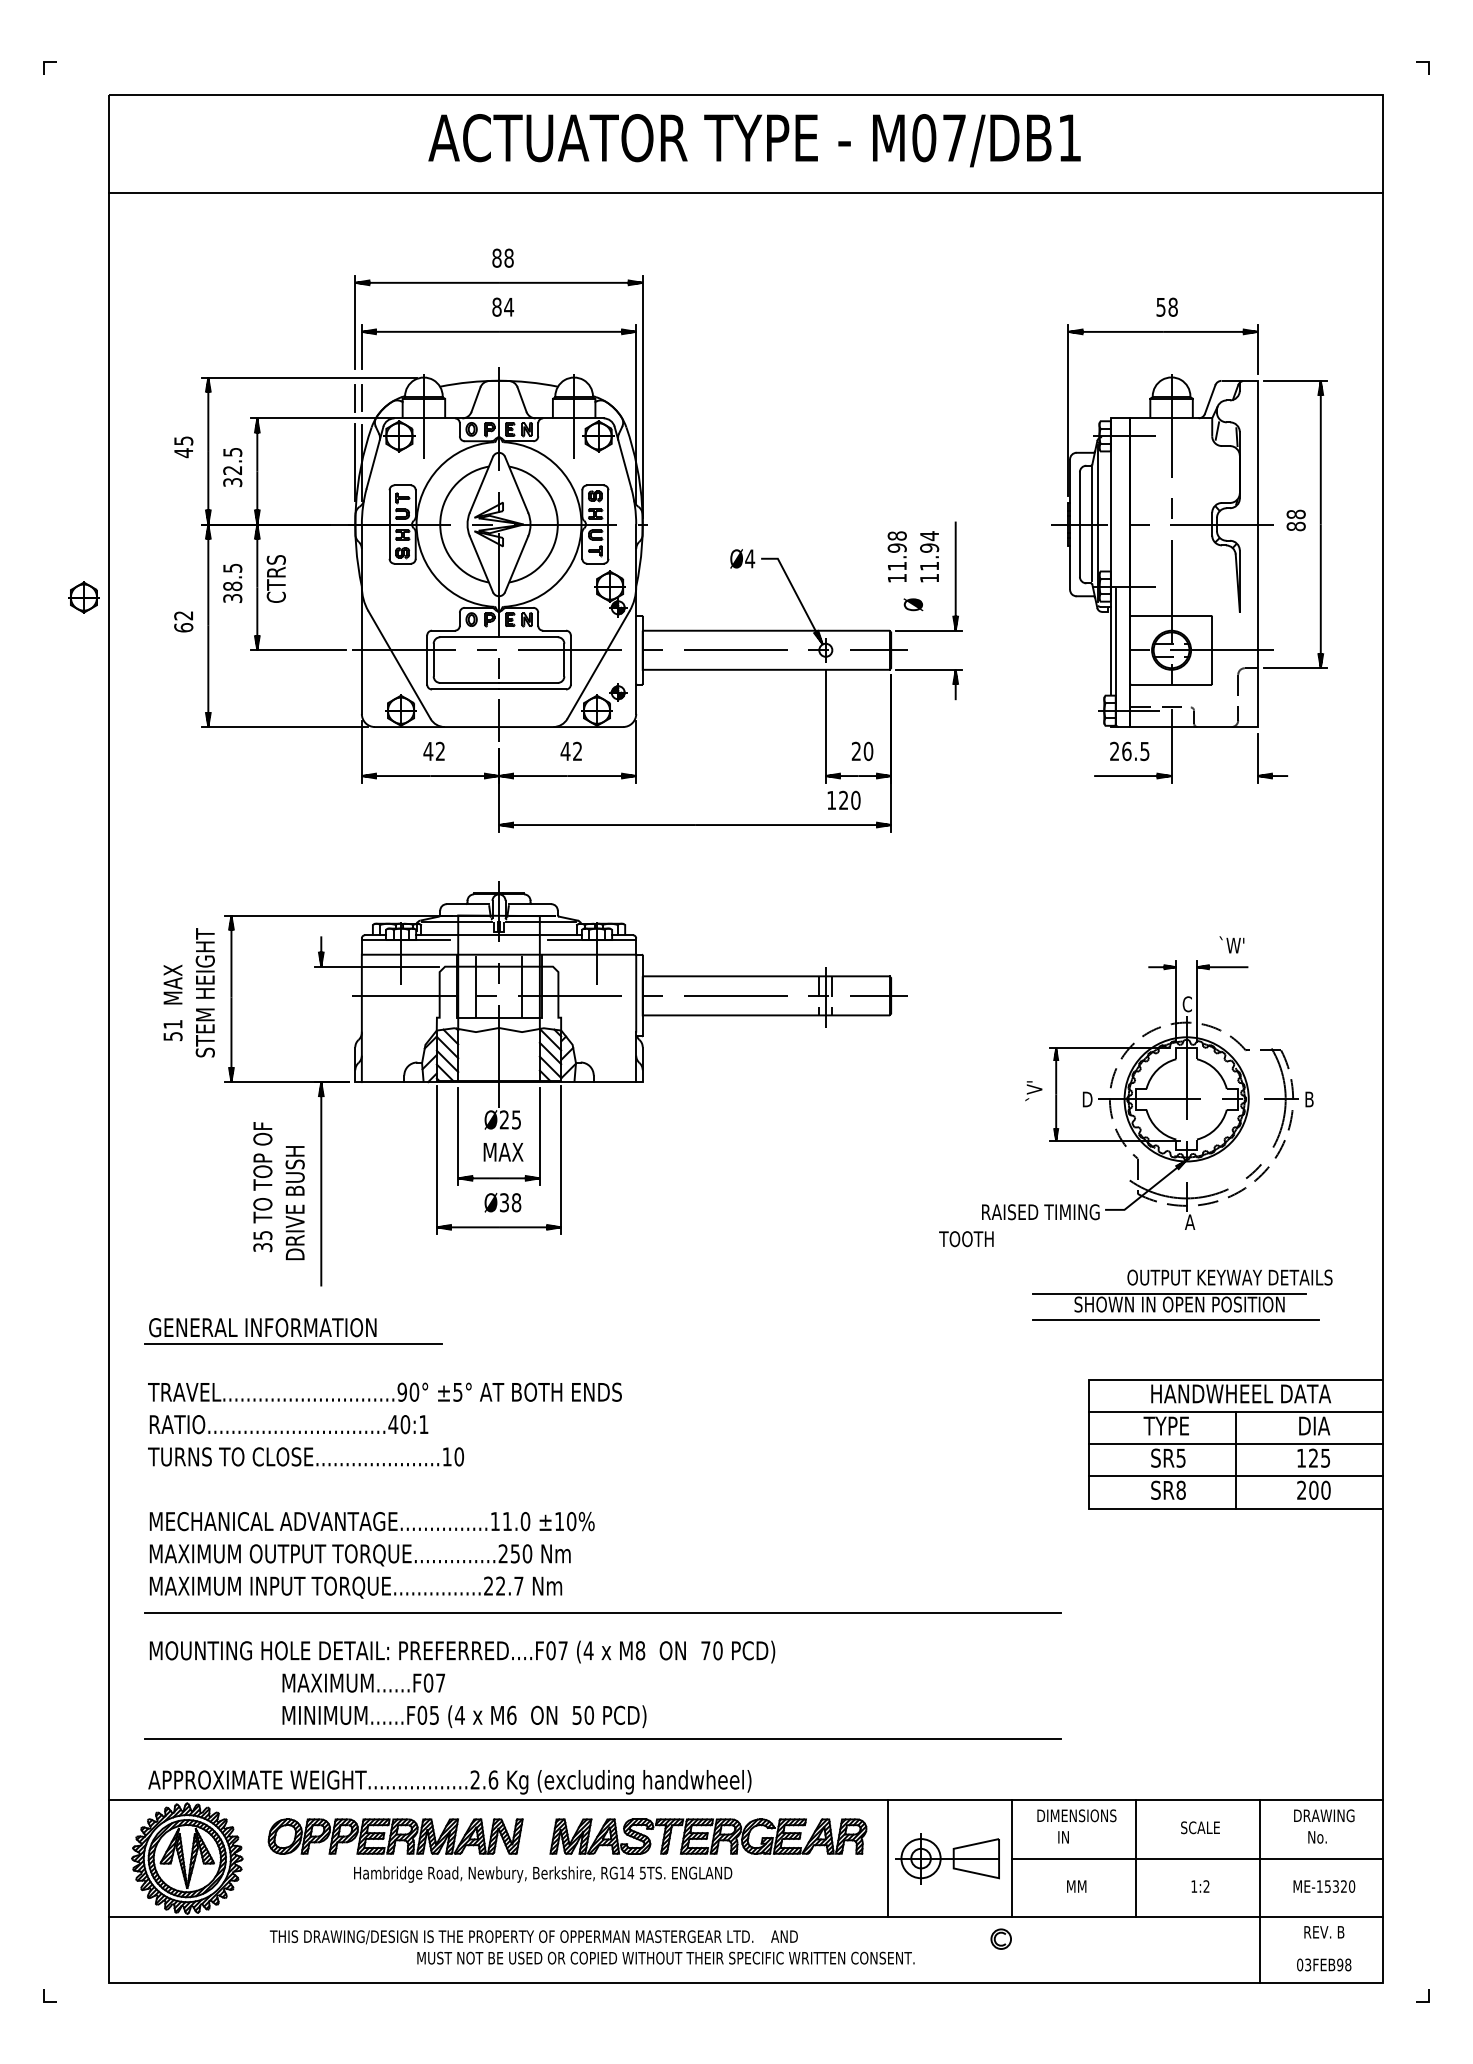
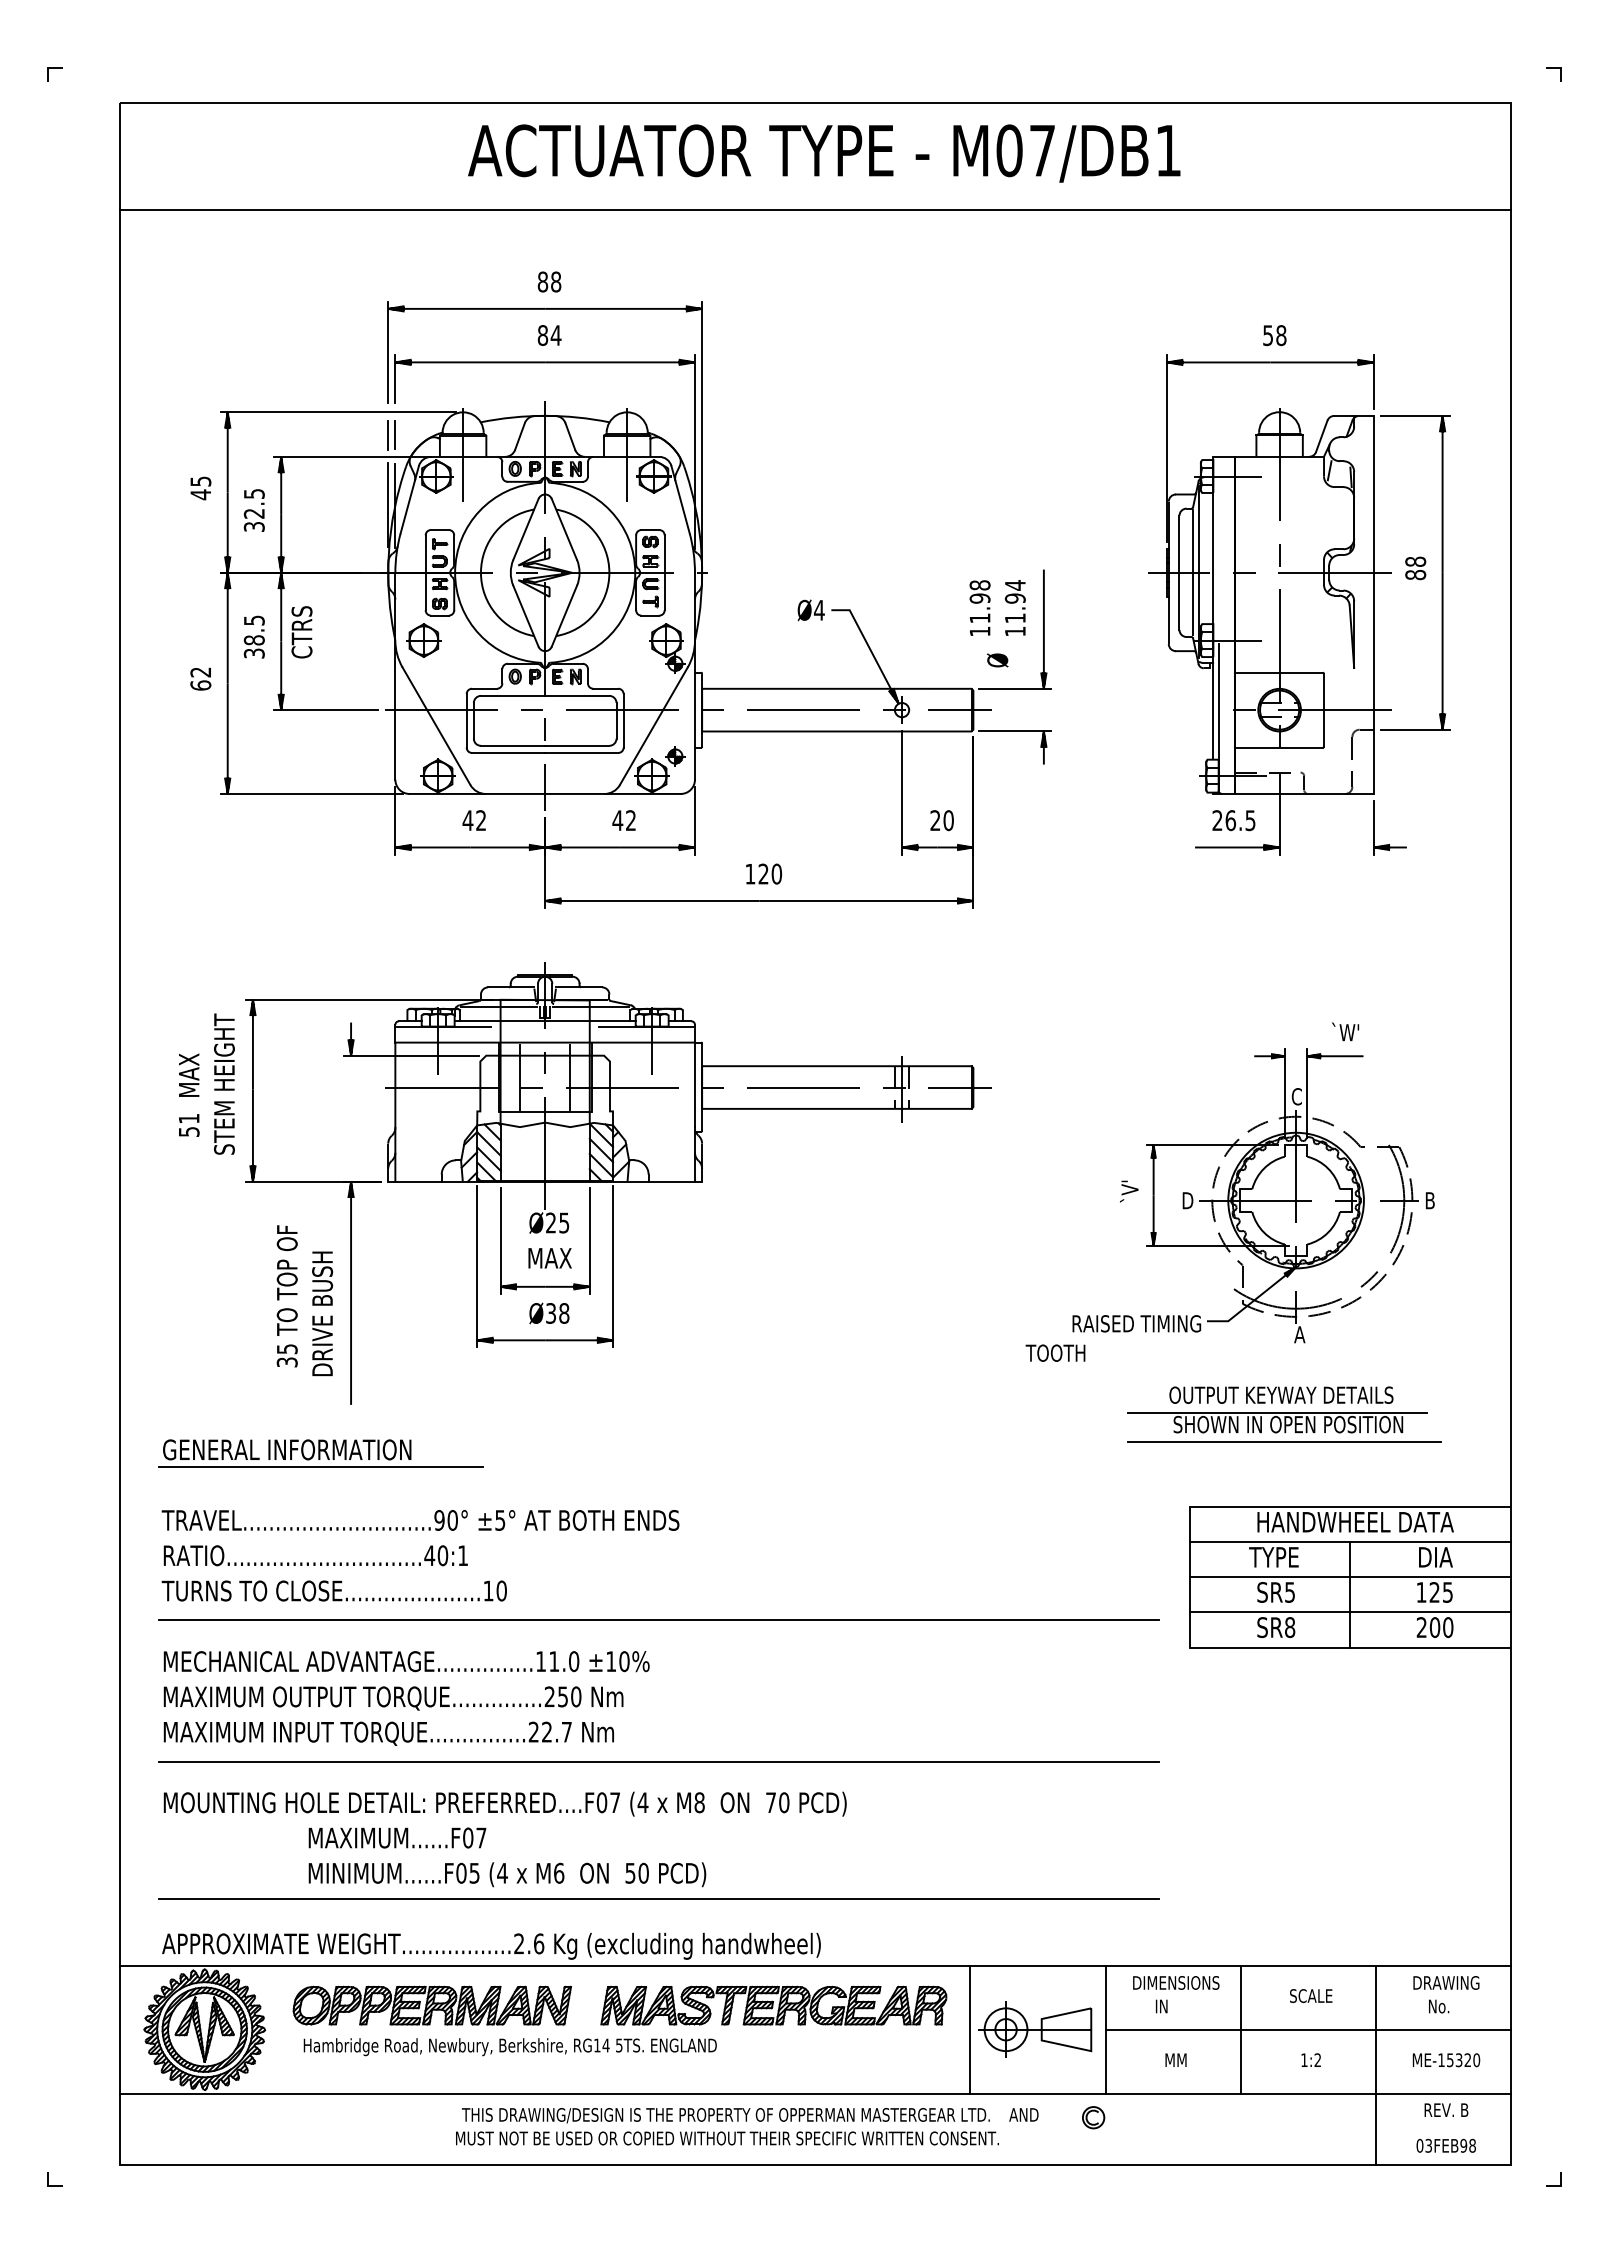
part: (83, 597) -> (423, 640), moved
text: (843, 799) -> (763, 873), moved
text: (1230, 1276) -> (1281, 1394), moved
line: (603, 1483) -> (659, 1620), added
text: (542, 1874) -> (509, 2047), moved
text: (534, 1937) -> (750, 2115), moved

